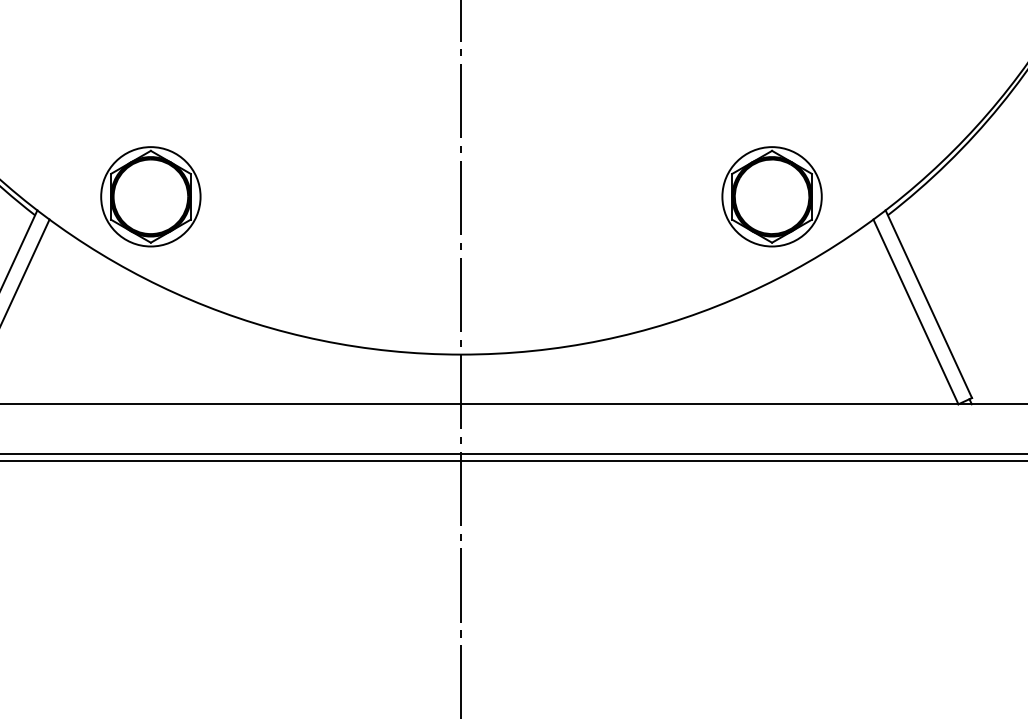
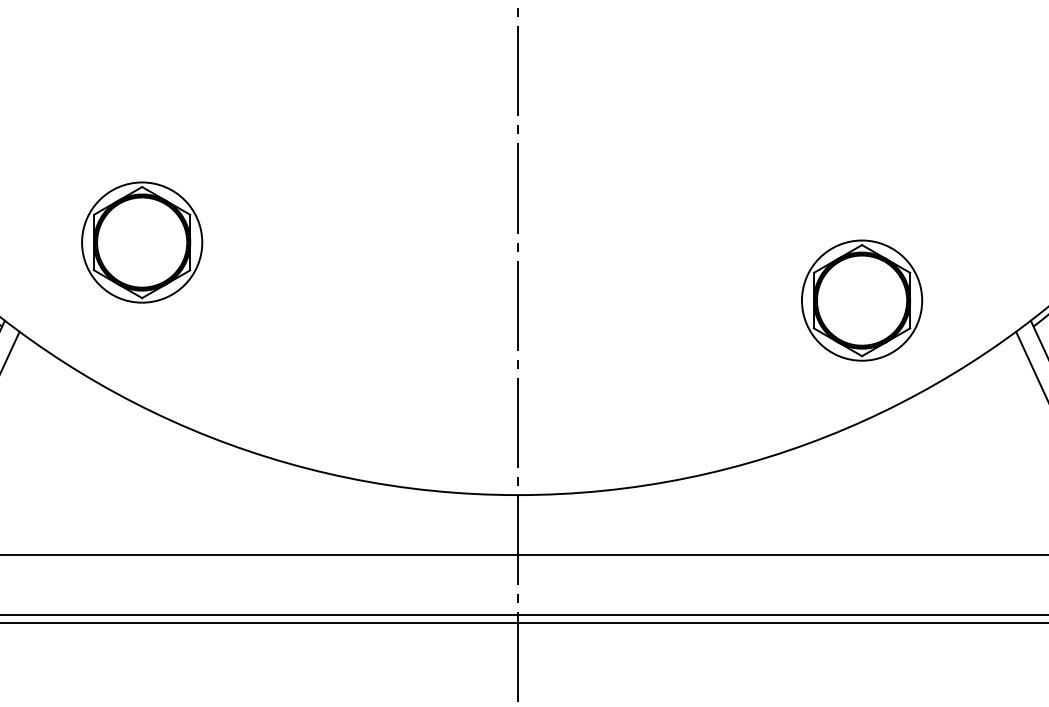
part: (150, 196) -> (141, 242), moved
part: (771, 196) -> (861, 300), moved

